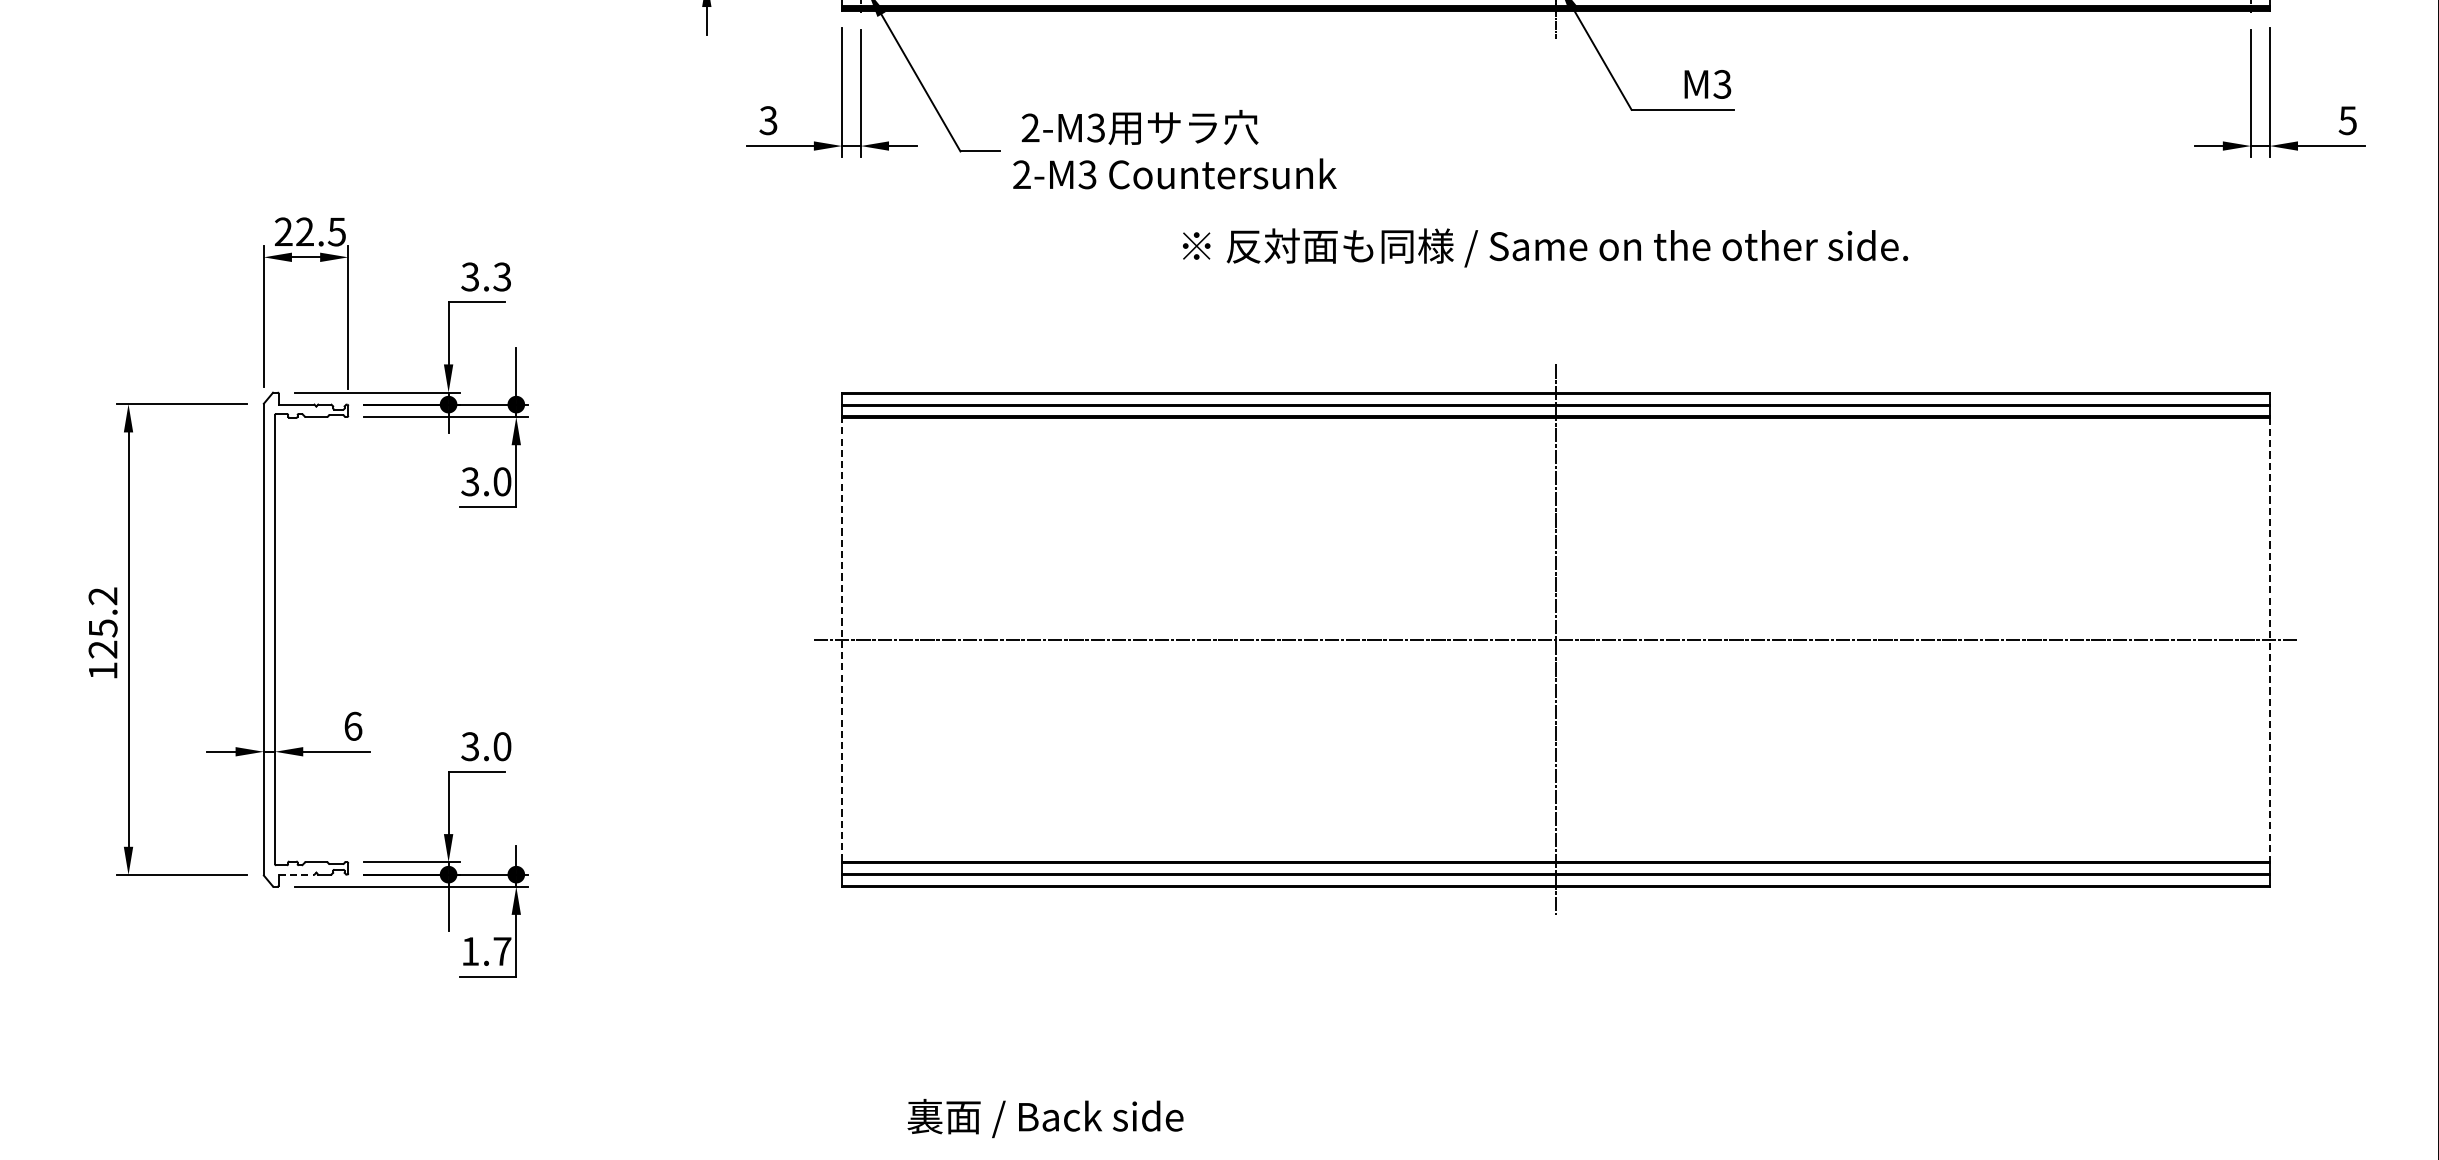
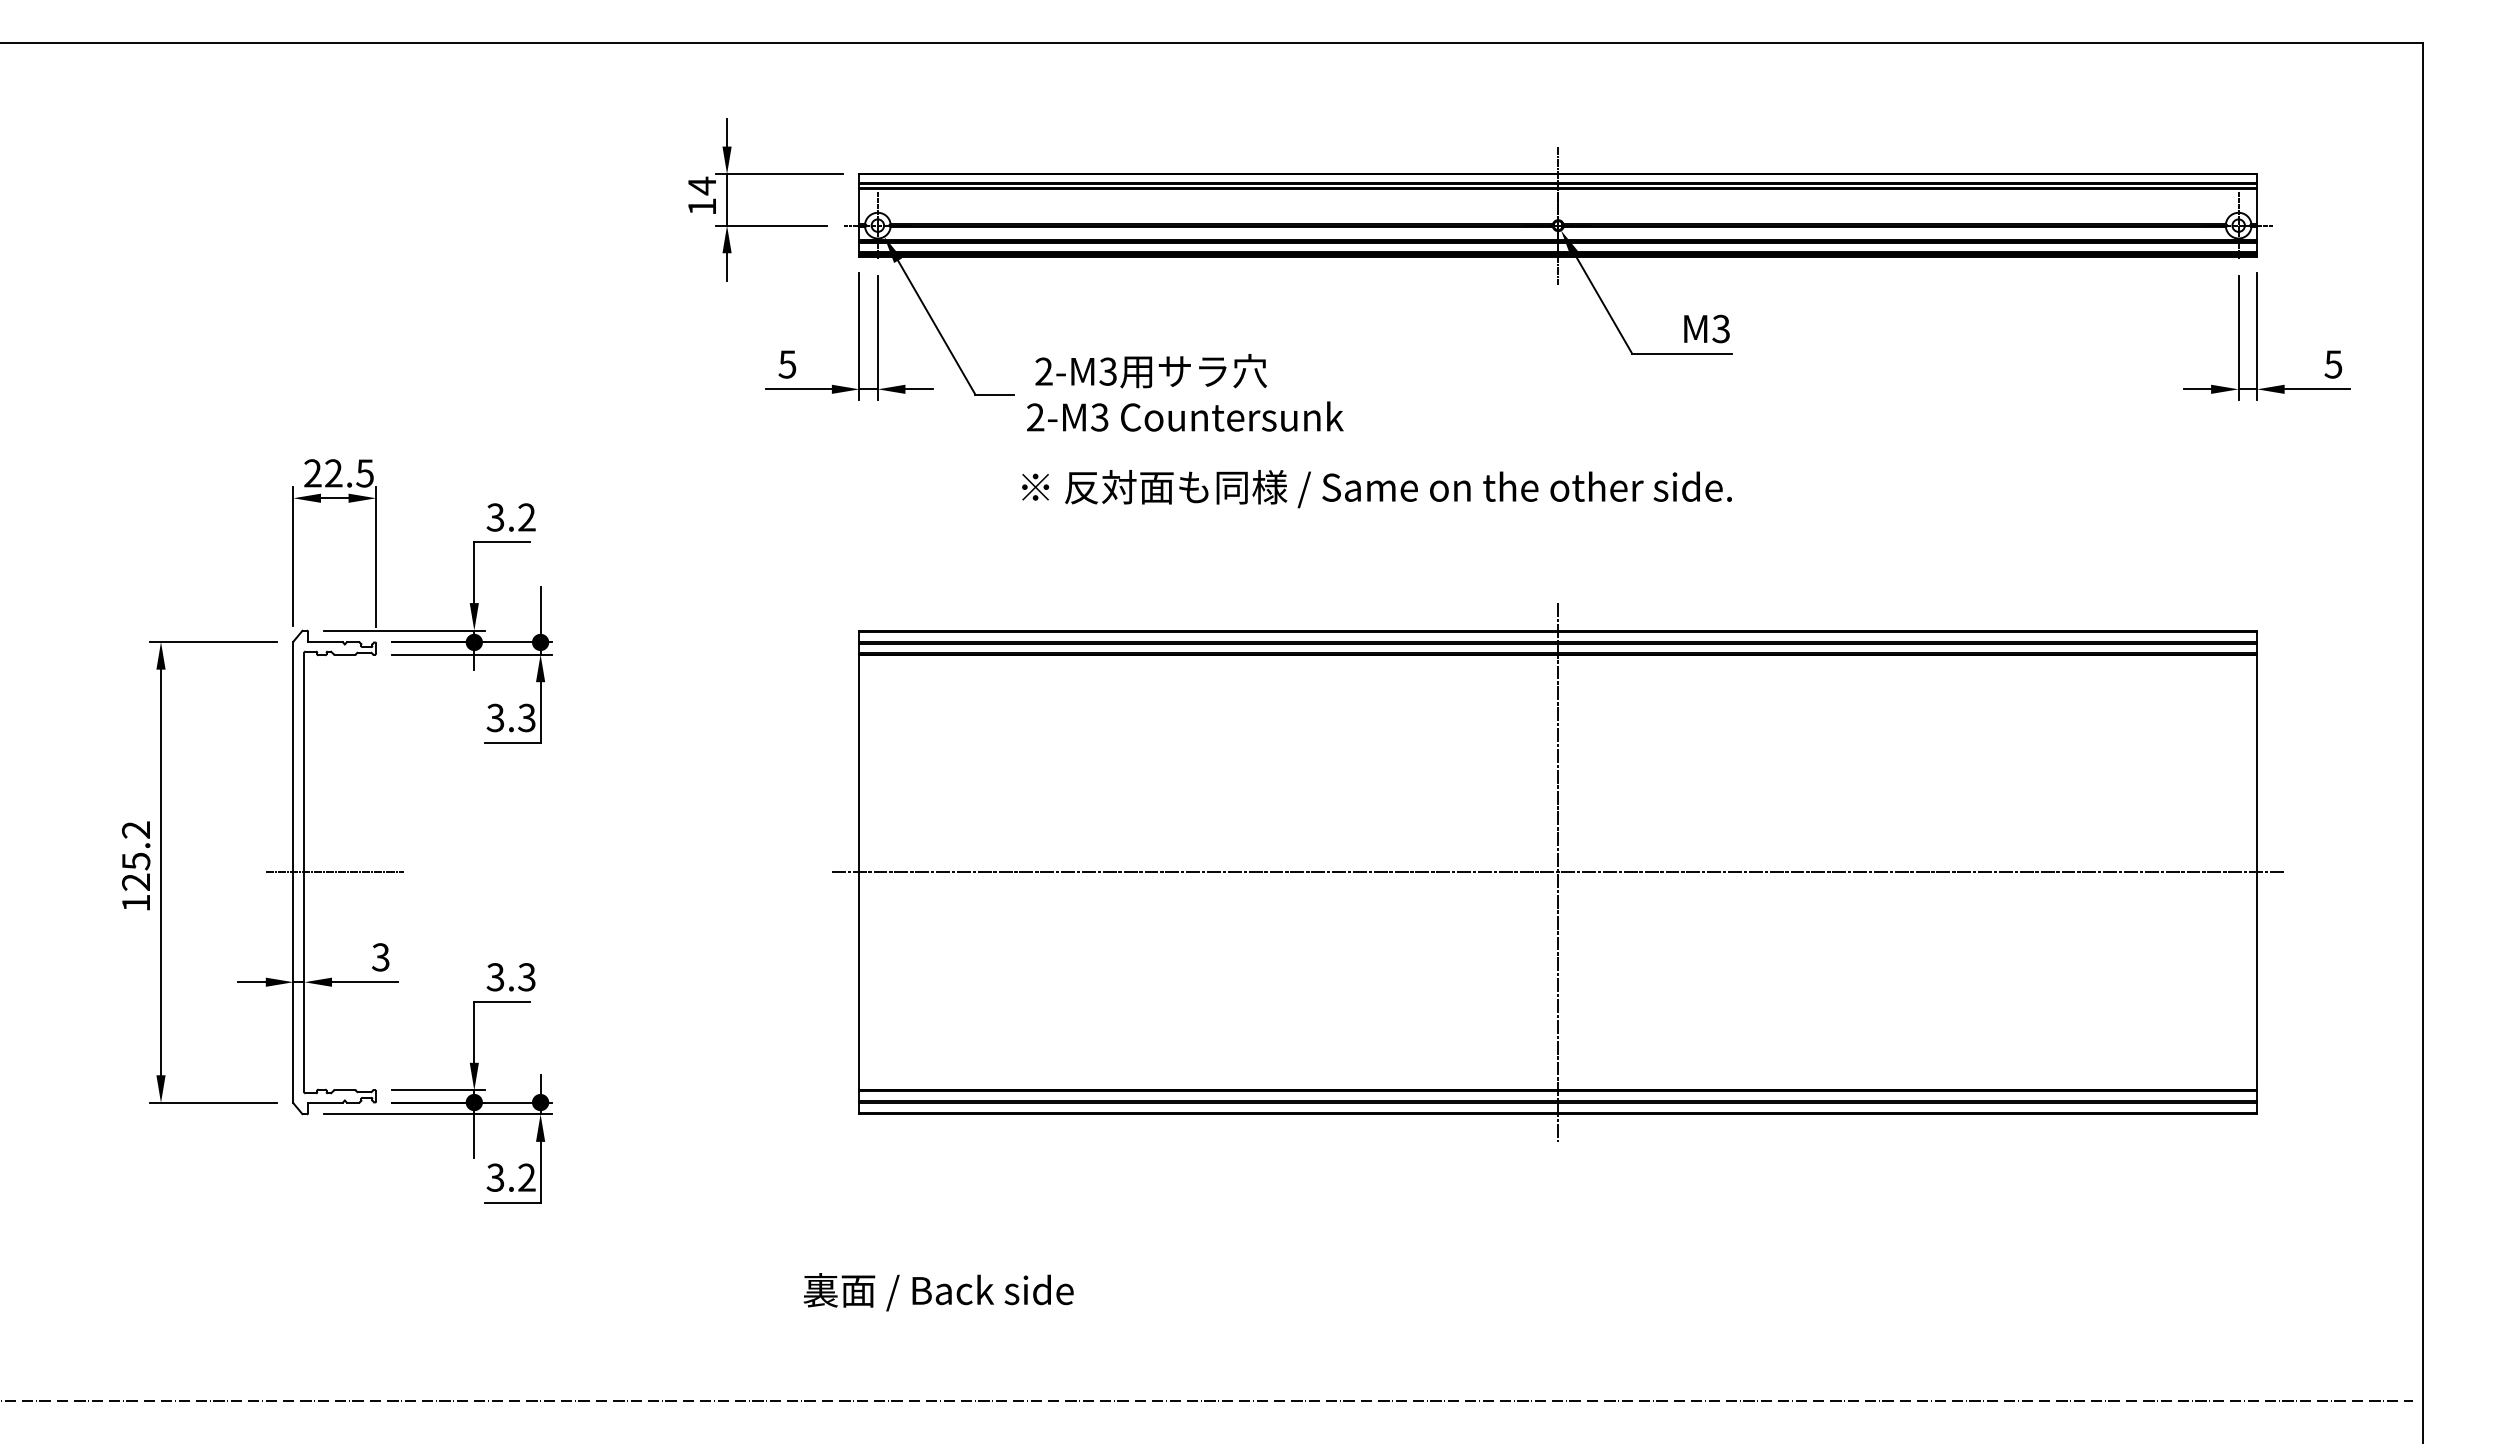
text: (768, 120) -> (787, 364), 3 -> 5
text: (1544, 248) -> (1376, 489), moved
text: (501, 276) -> (526, 517), 3.3 -> 3.2
text: (501, 481) -> (526, 717), 3.0 -> 3.3
line: (842, 638) -> (859, 871), dashed -> solid
line: (305, 639) -> (334, 872), added
line: (2270, 639) -> (2257, 872), dashed -> solid
text: (352, 726) -> (380, 957), 6 -> 3
text: (501, 746) -> (526, 977), 3.0 -> 3.3
line: (297, 874) -> (326, 1102), dashed -> solid
text: (485, 951) -> (510, 1177), 1.7 -> 3.2
text: (1045, 1118) -> (938, 1292), moved

